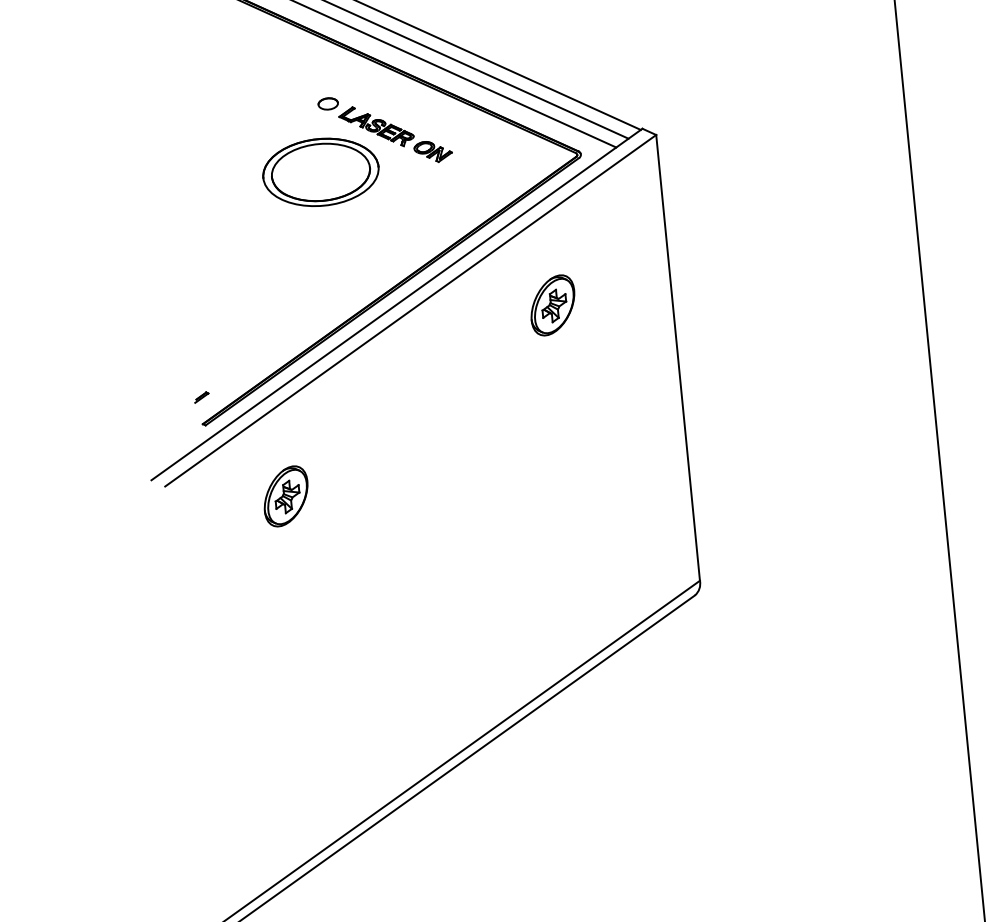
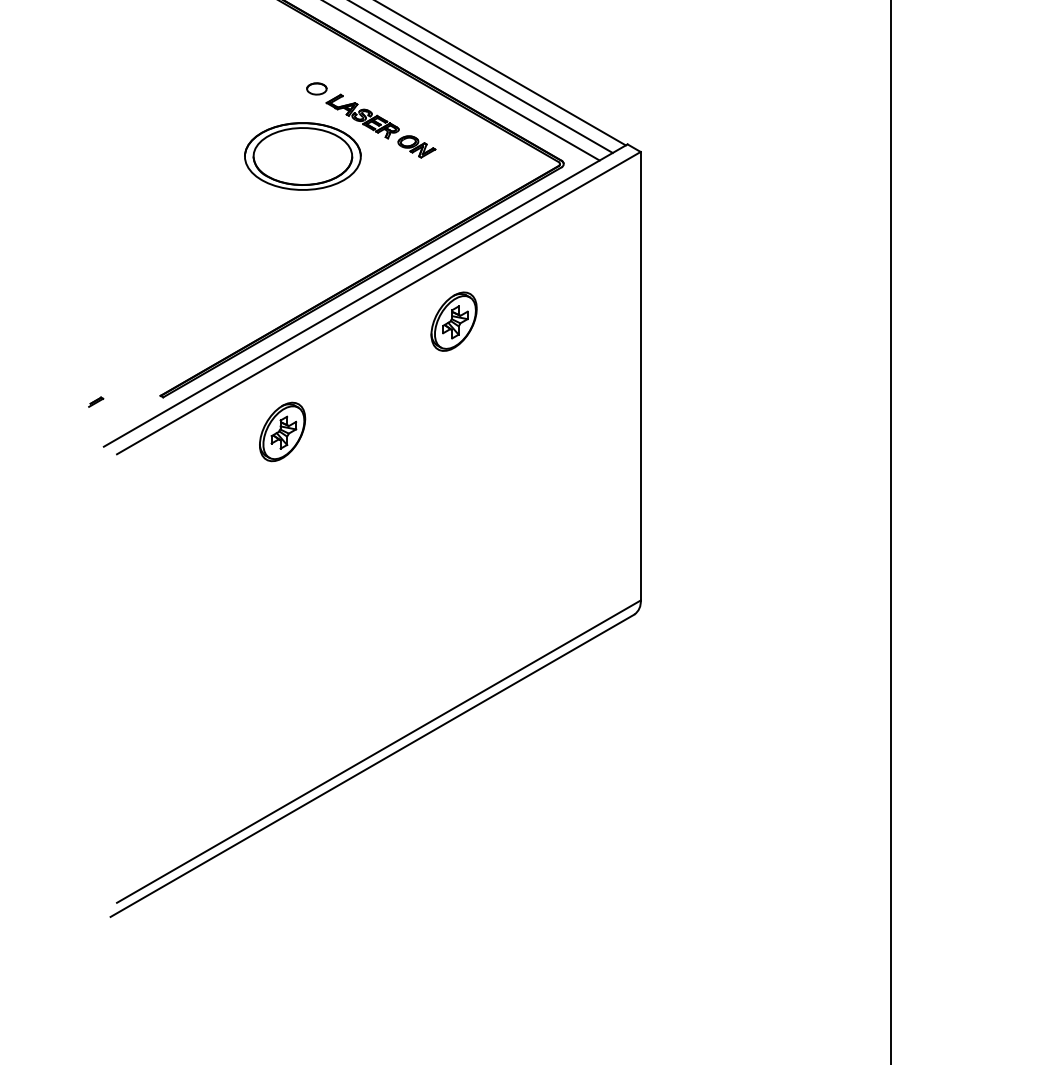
part: (552, 305) -> (453, 321), moved
part: (202, 396) -> (96, 401), moved
part: (286, 495) -> (282, 431), moved

